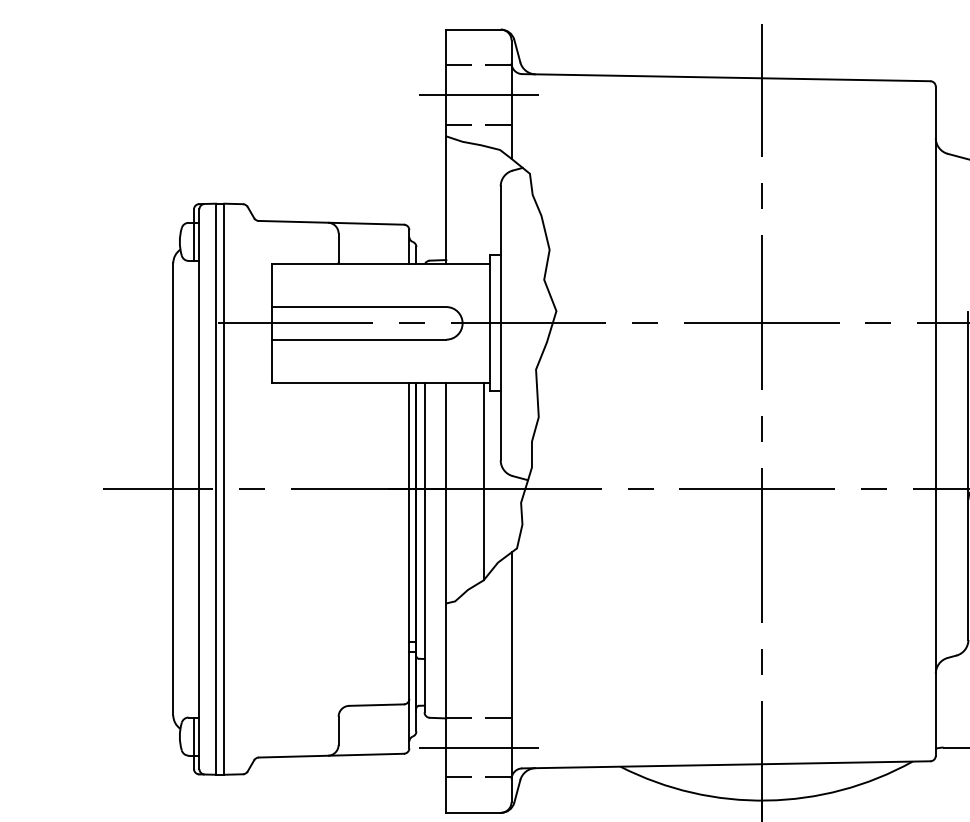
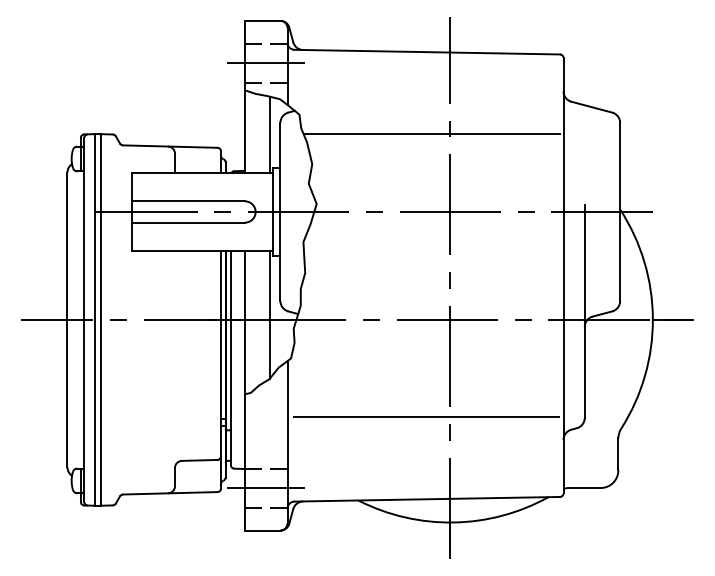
line: (483, 204) -> (269, 134), added
line: (732, 204) -> (431, 134), added
line: (725, 639) -> (426, 417), added

